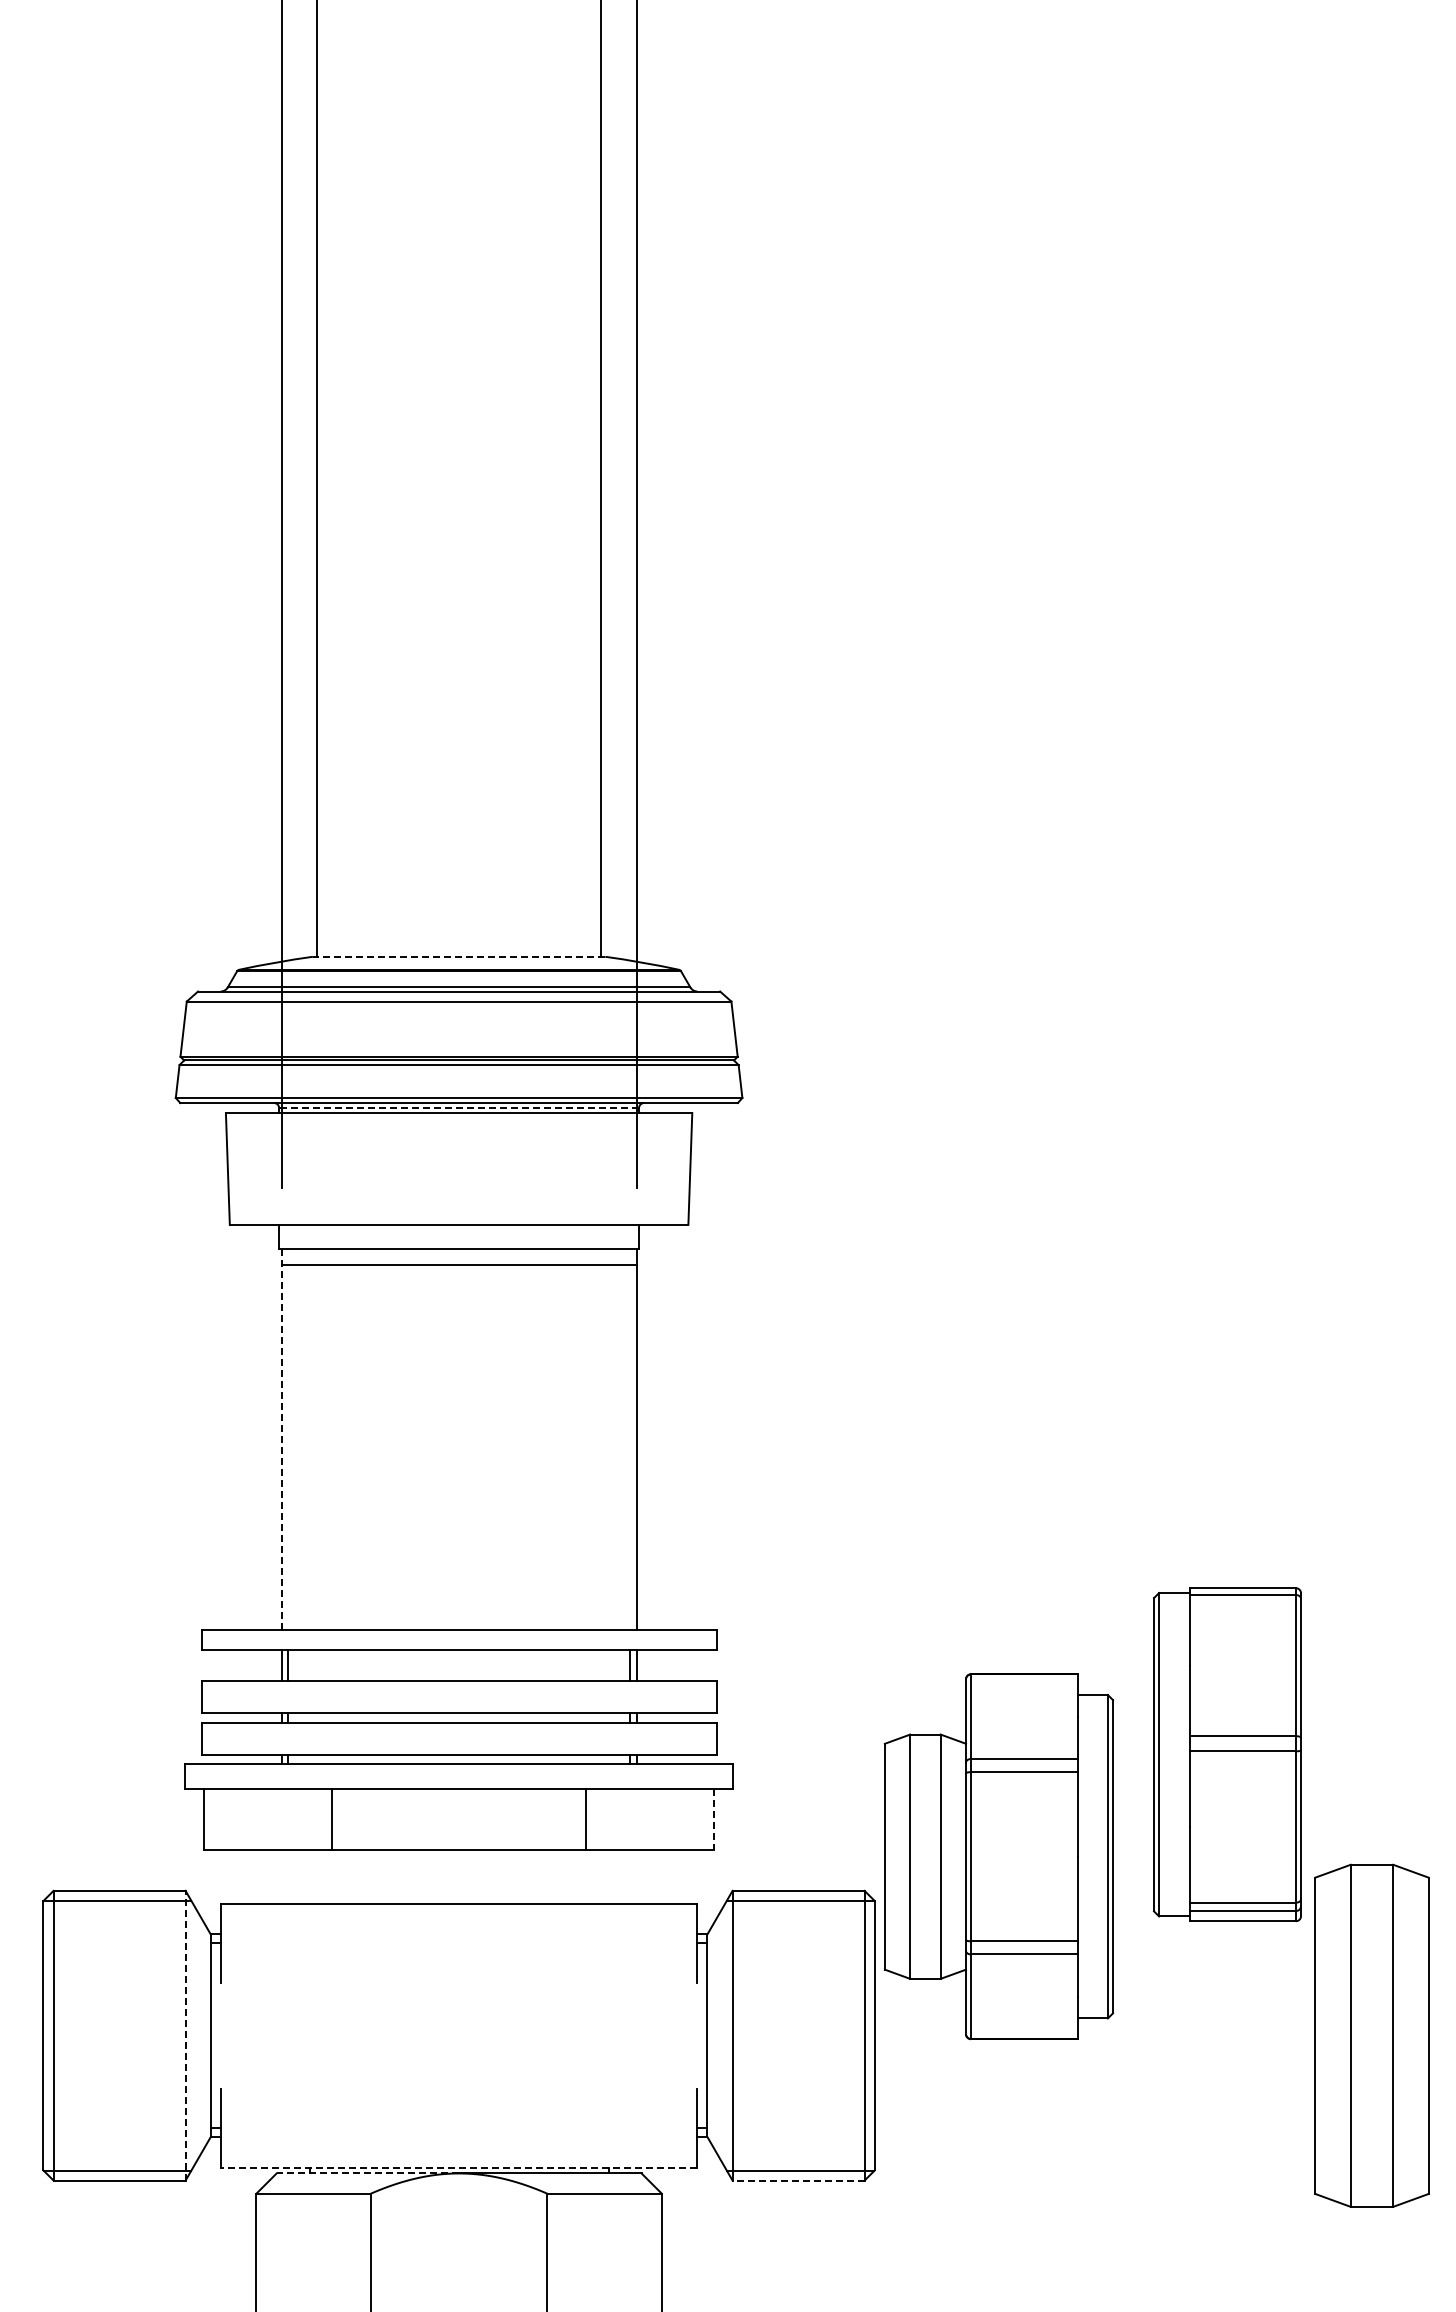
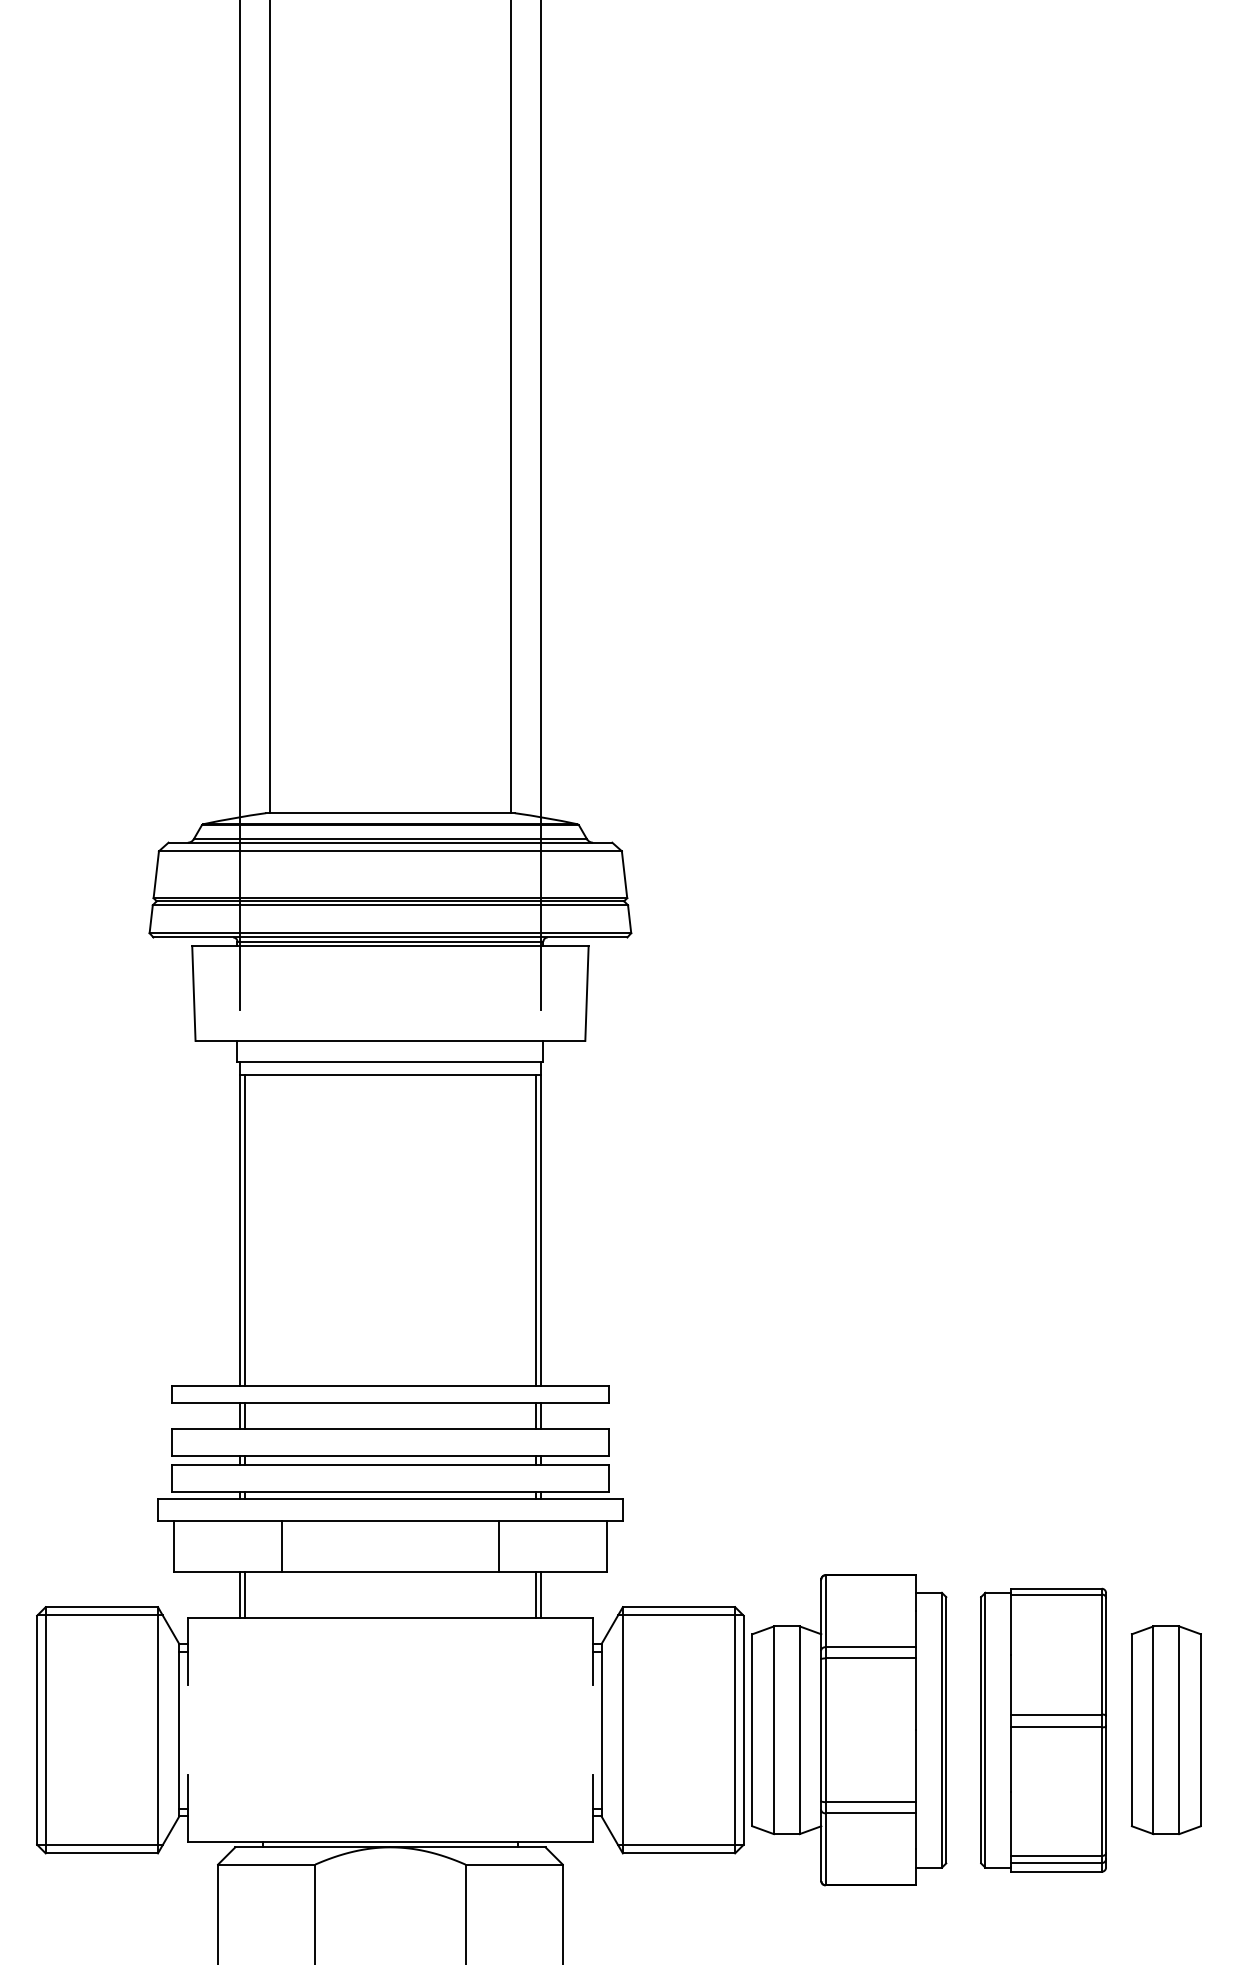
line: (458, 956) -> (389, 812), dashed -> solid
line: (459, 1108) -> (390, 942), dashed -> solid
line: (281, 1439) -> (239, 1223), dashed -> solid
line: (288, 1447) -> (245, 1230), added
line: (630, 1447) -> (536, 1230), added
part: (1227, 1754) -> (1043, 1730), moved
line: (713, 1820) -> (606, 1547), dashed -> solid
part: (998, 1856) -> (848, 1730), moved
line: (281, 1876) -> (239, 1594), added
line: (288, 1876) -> (245, 1594), added
line: (630, 1876) -> (536, 1594), added
line: (636, 1876) -> (541, 1594), added
line: (185, 2035) -> (157, 1730), dashed -> solid
part: (1371, 2035) -> (1165, 1730), size x0.71
line: (458, 2167) -> (389, 1842), dashed -> solid
line: (367, 2173) -> (312, 1847), dashed -> solid
line: (798, 2180) -> (678, 1853), dashed -> solid

